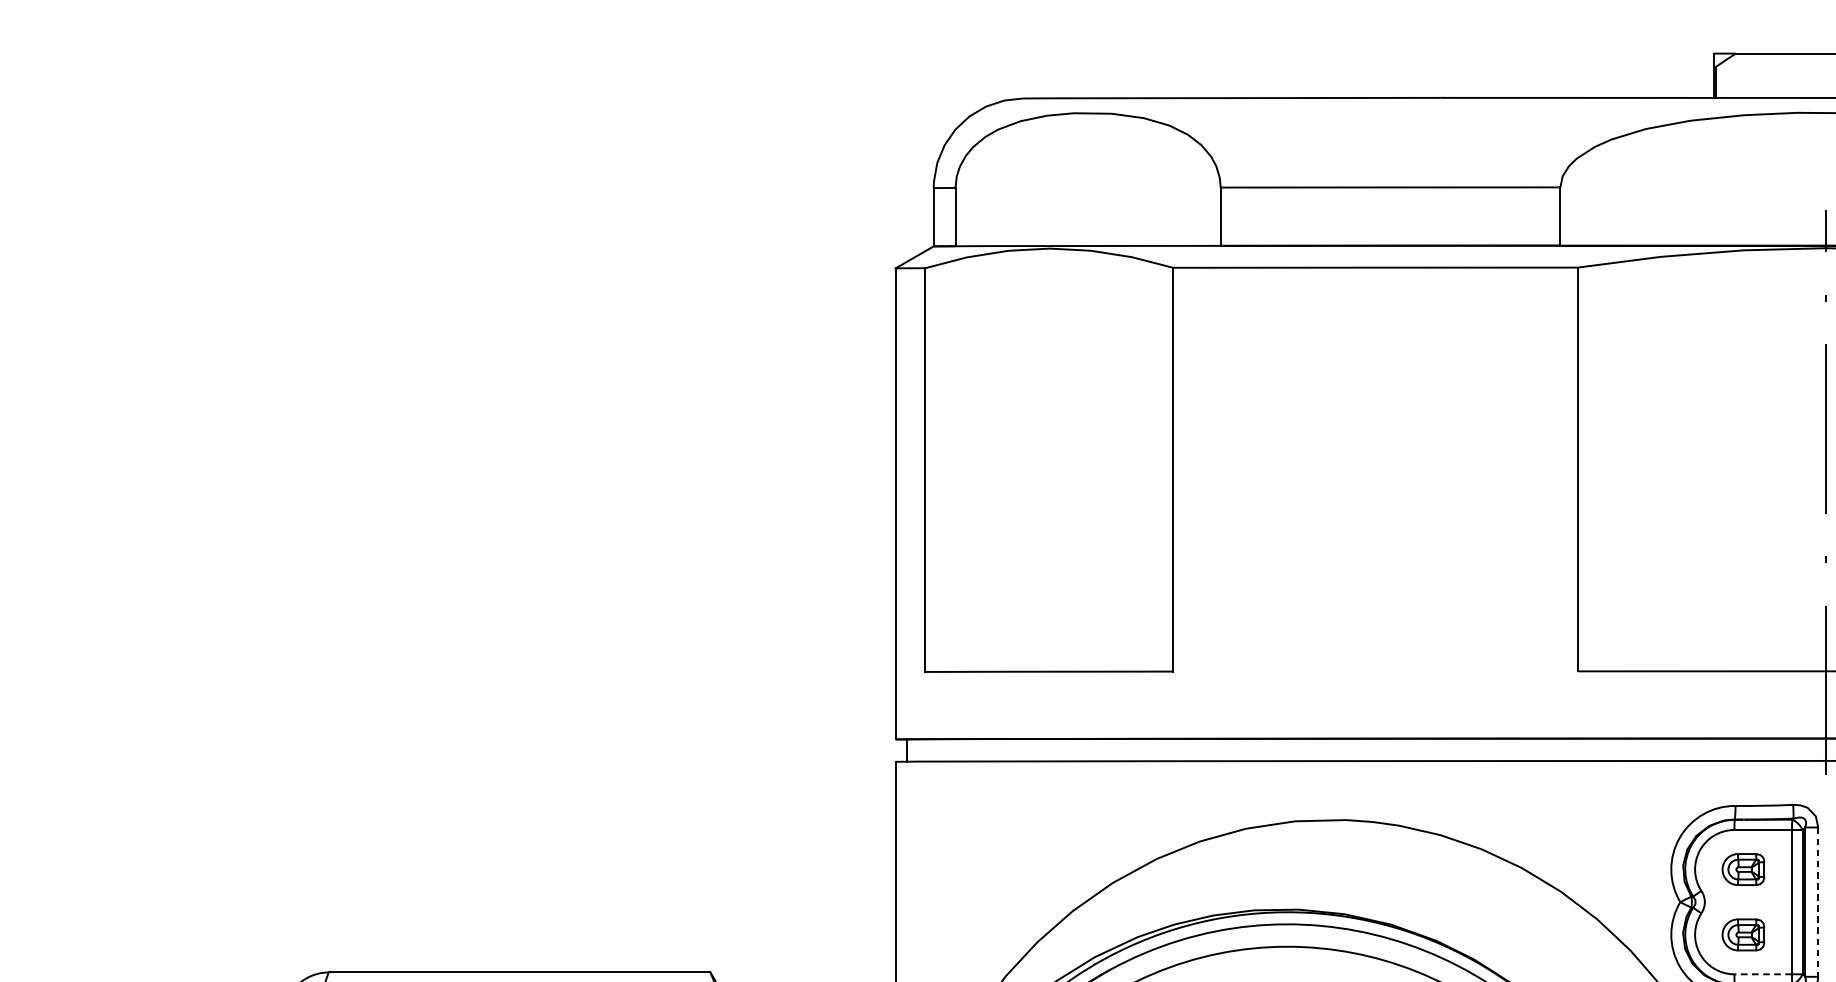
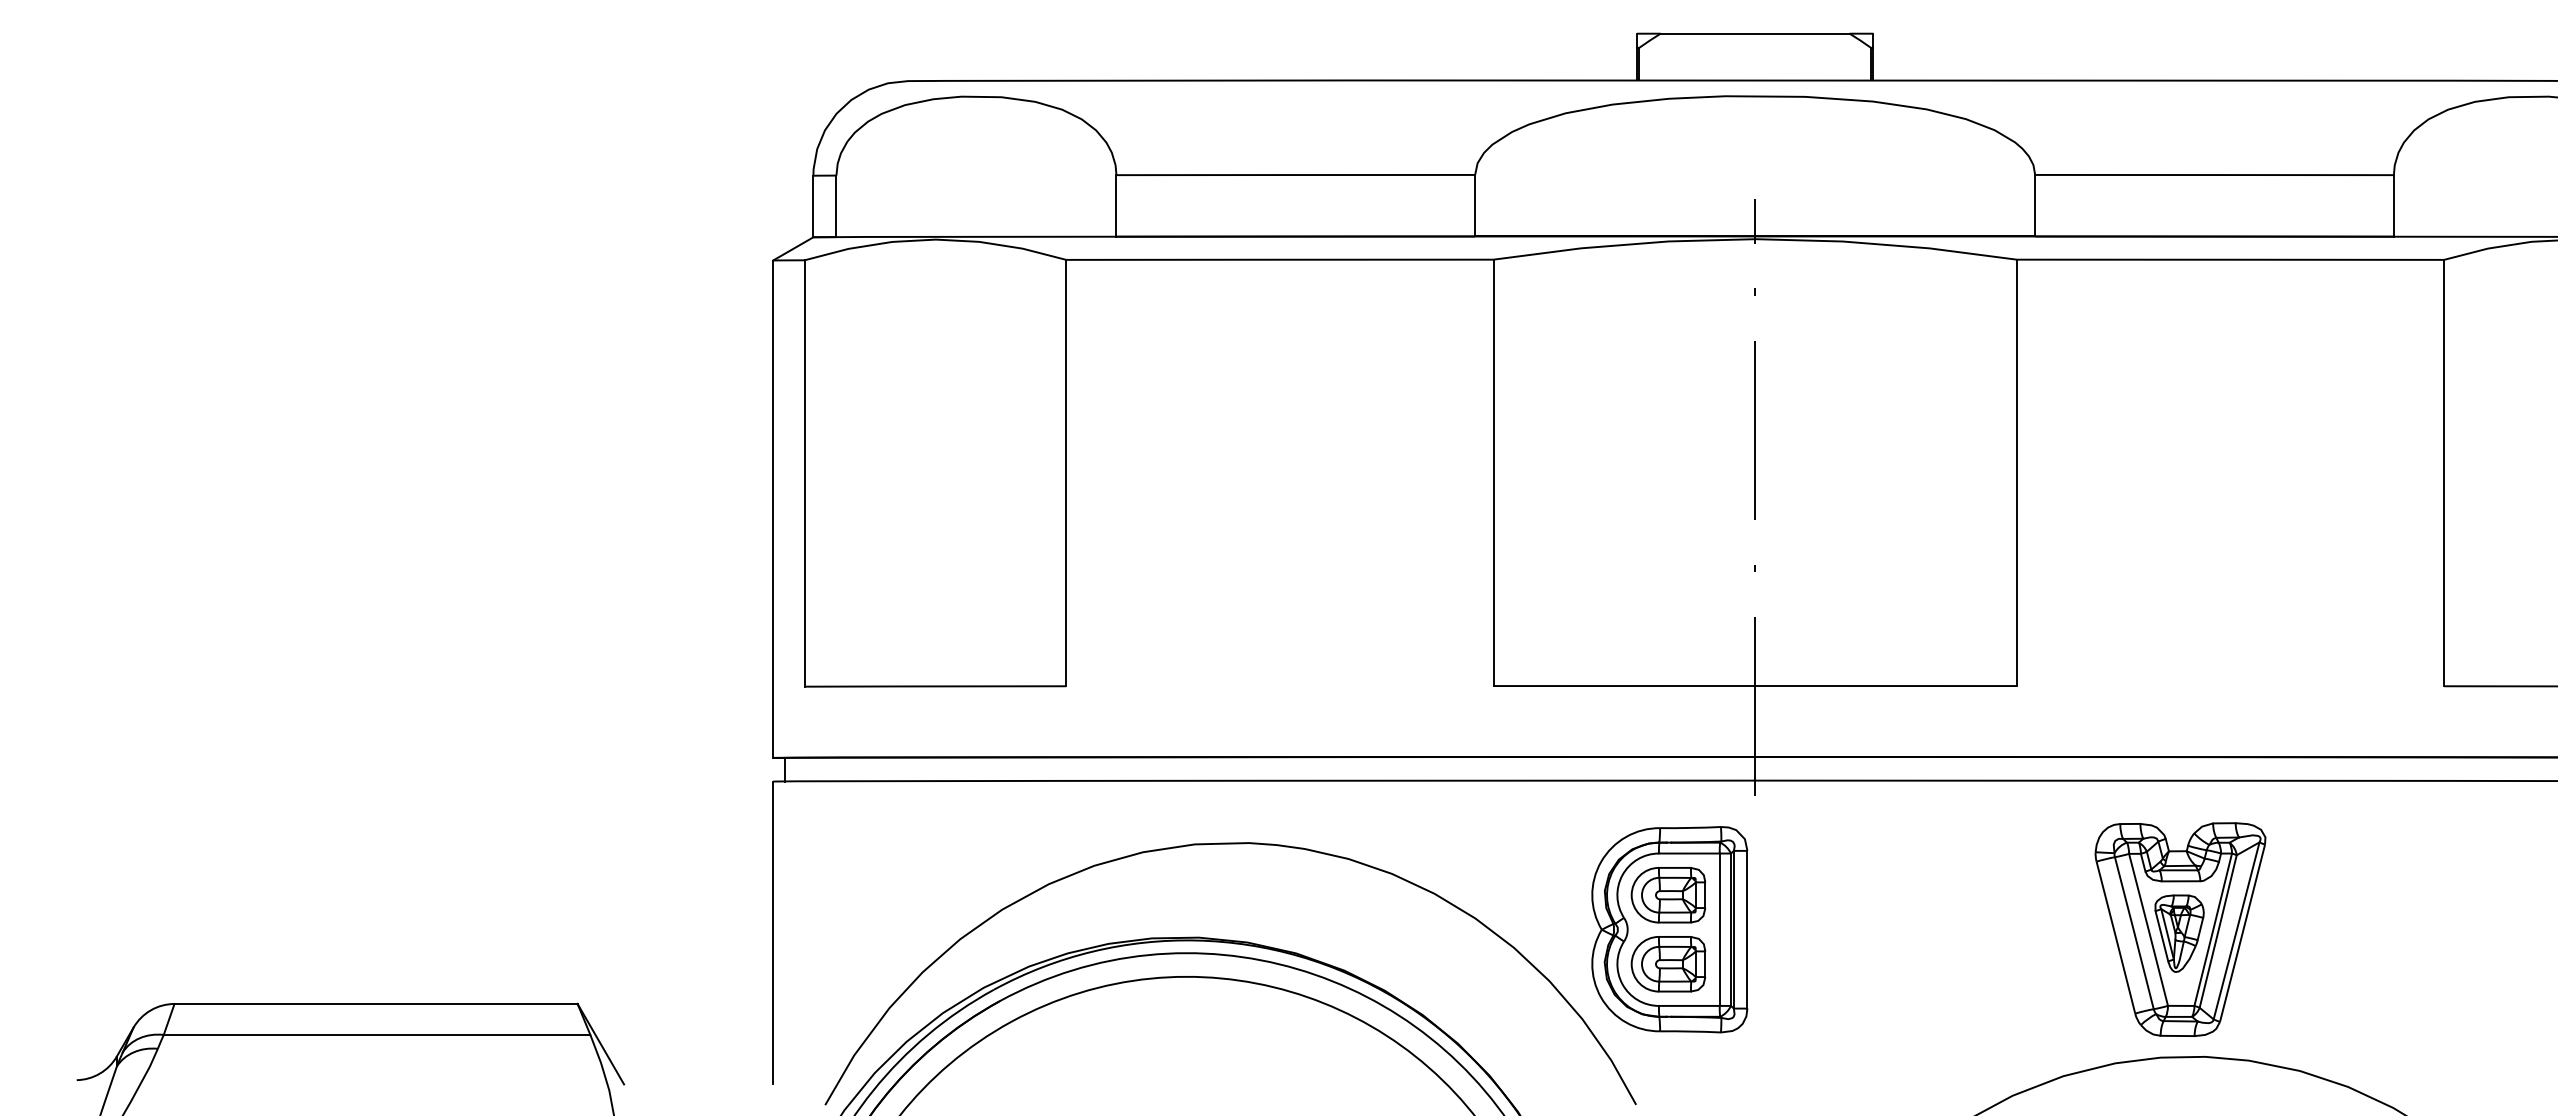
part: (1743, 869) -> (1668, 895), size x1.67
line: (1818, 901) -> (1747, 929), dashed -> solid
part: (1743, 935) -> (1668, 964), size x1.67
line: (1762, 973) -> (1688, 1005), dashed -> solid

